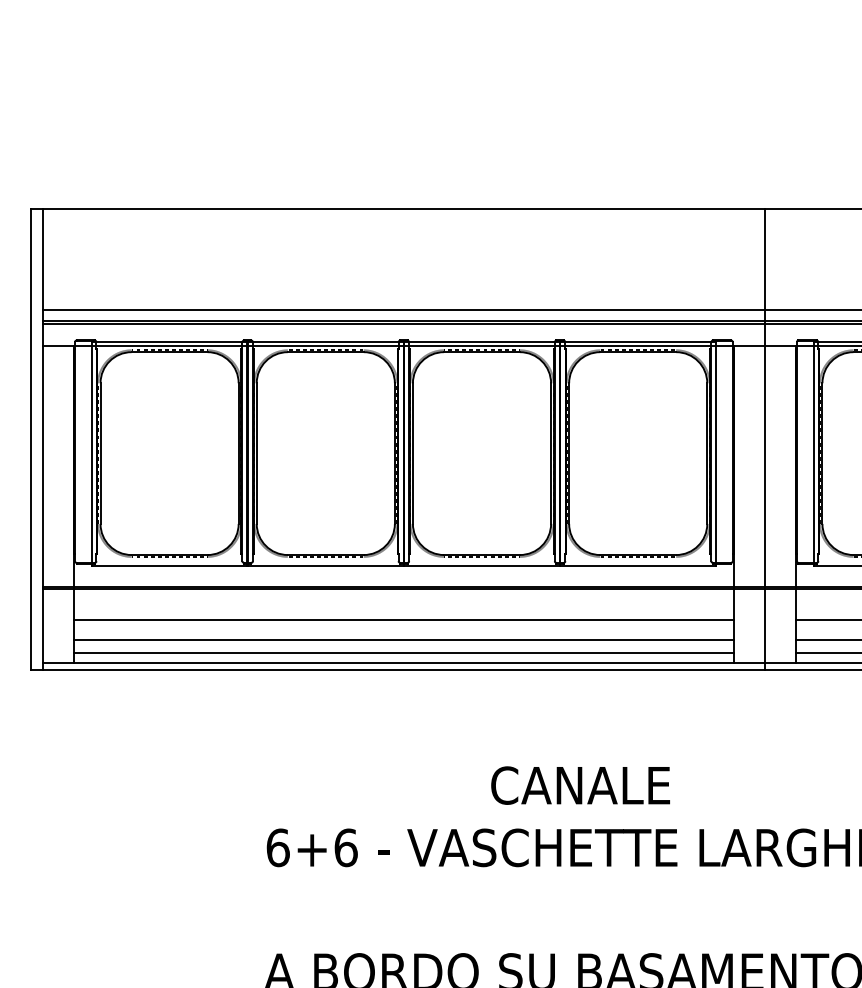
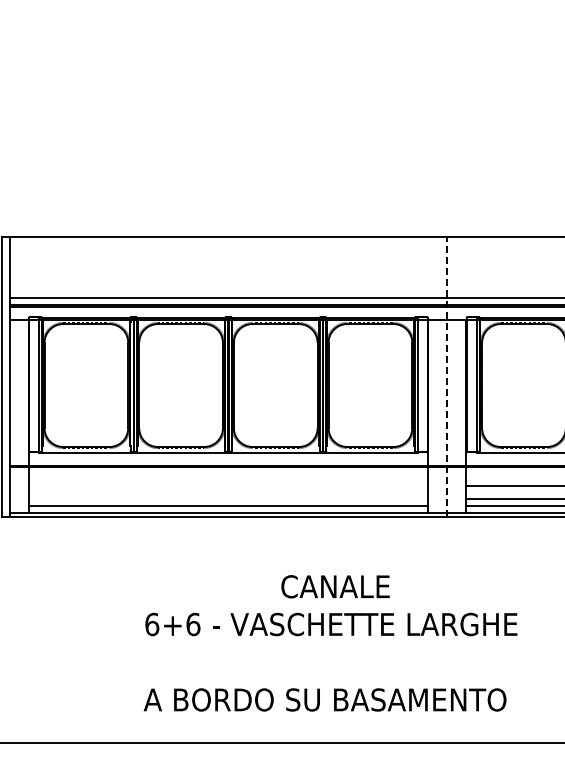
line: (765, 438) -> (447, 376), solid -> dashed
line: (404, 620) -> (228, 486), removed
line: (404, 639) -> (228, 498), removed

